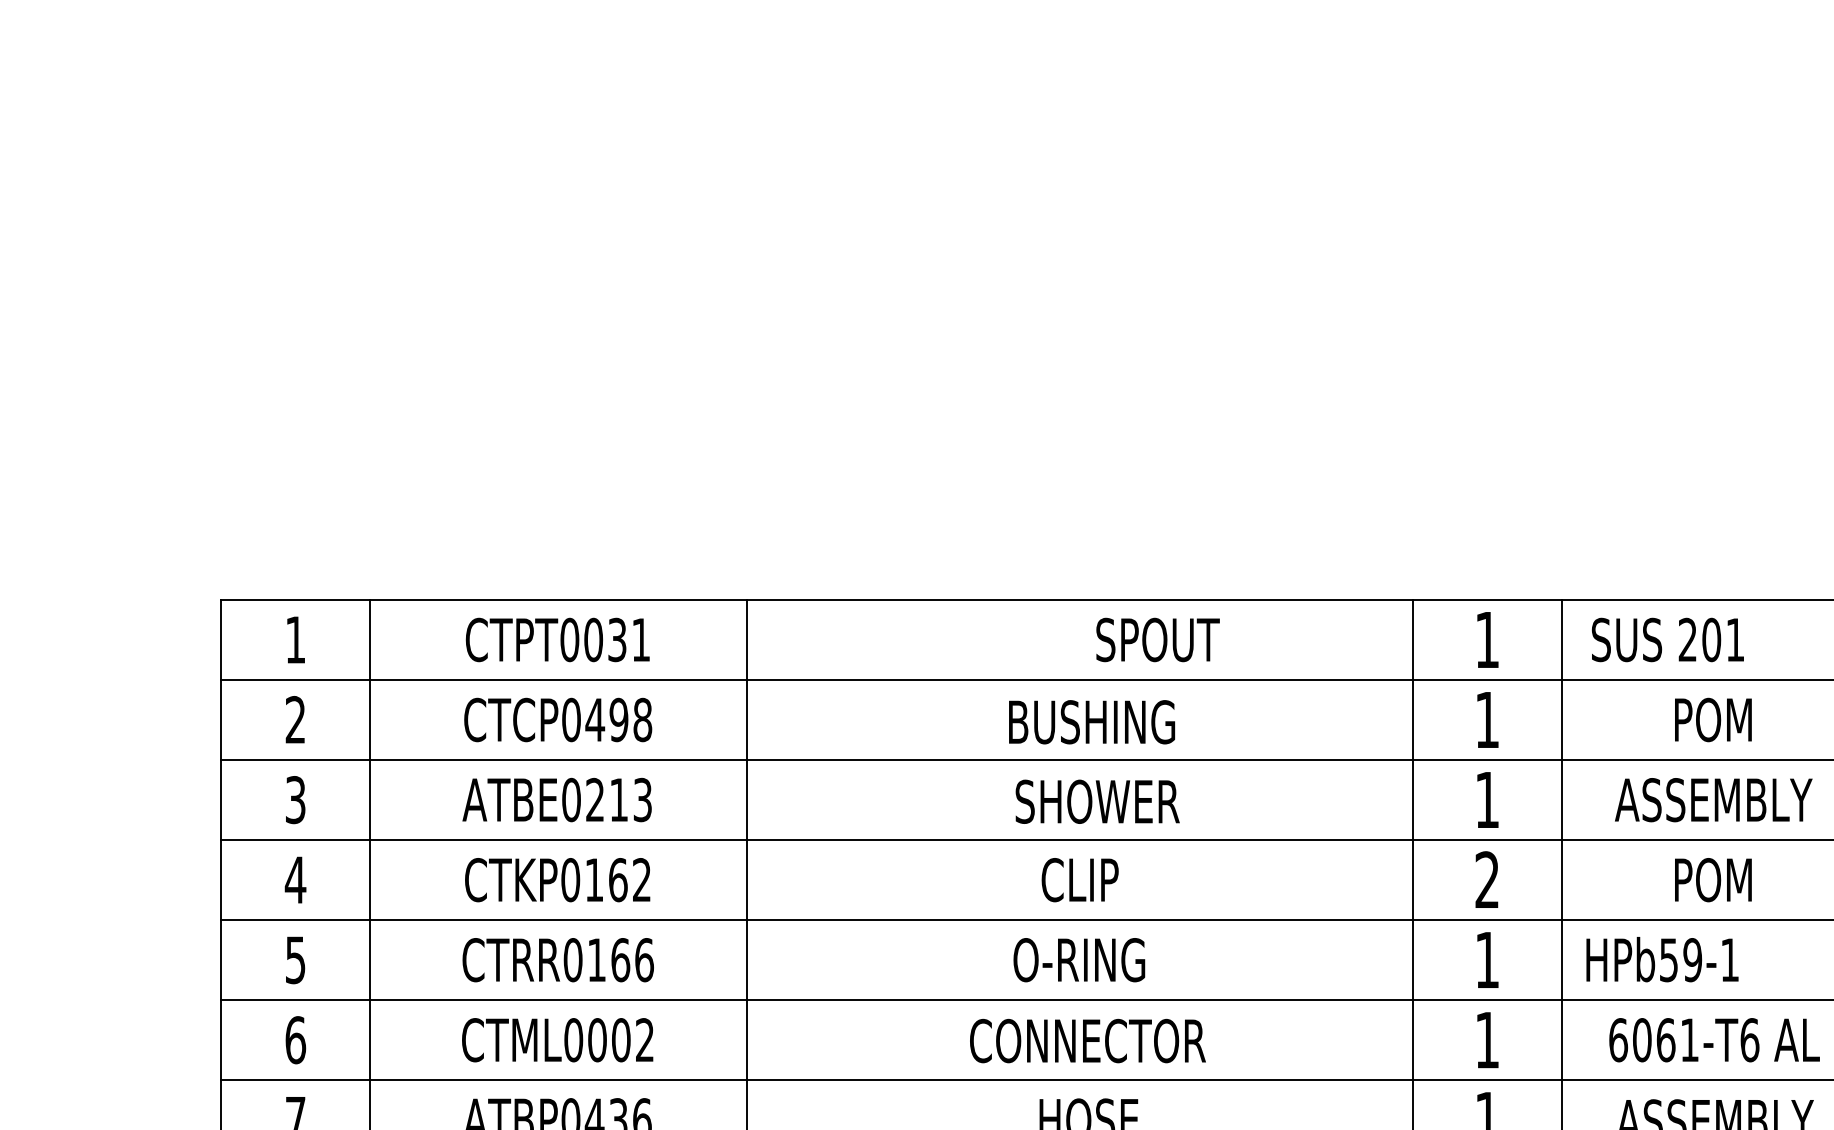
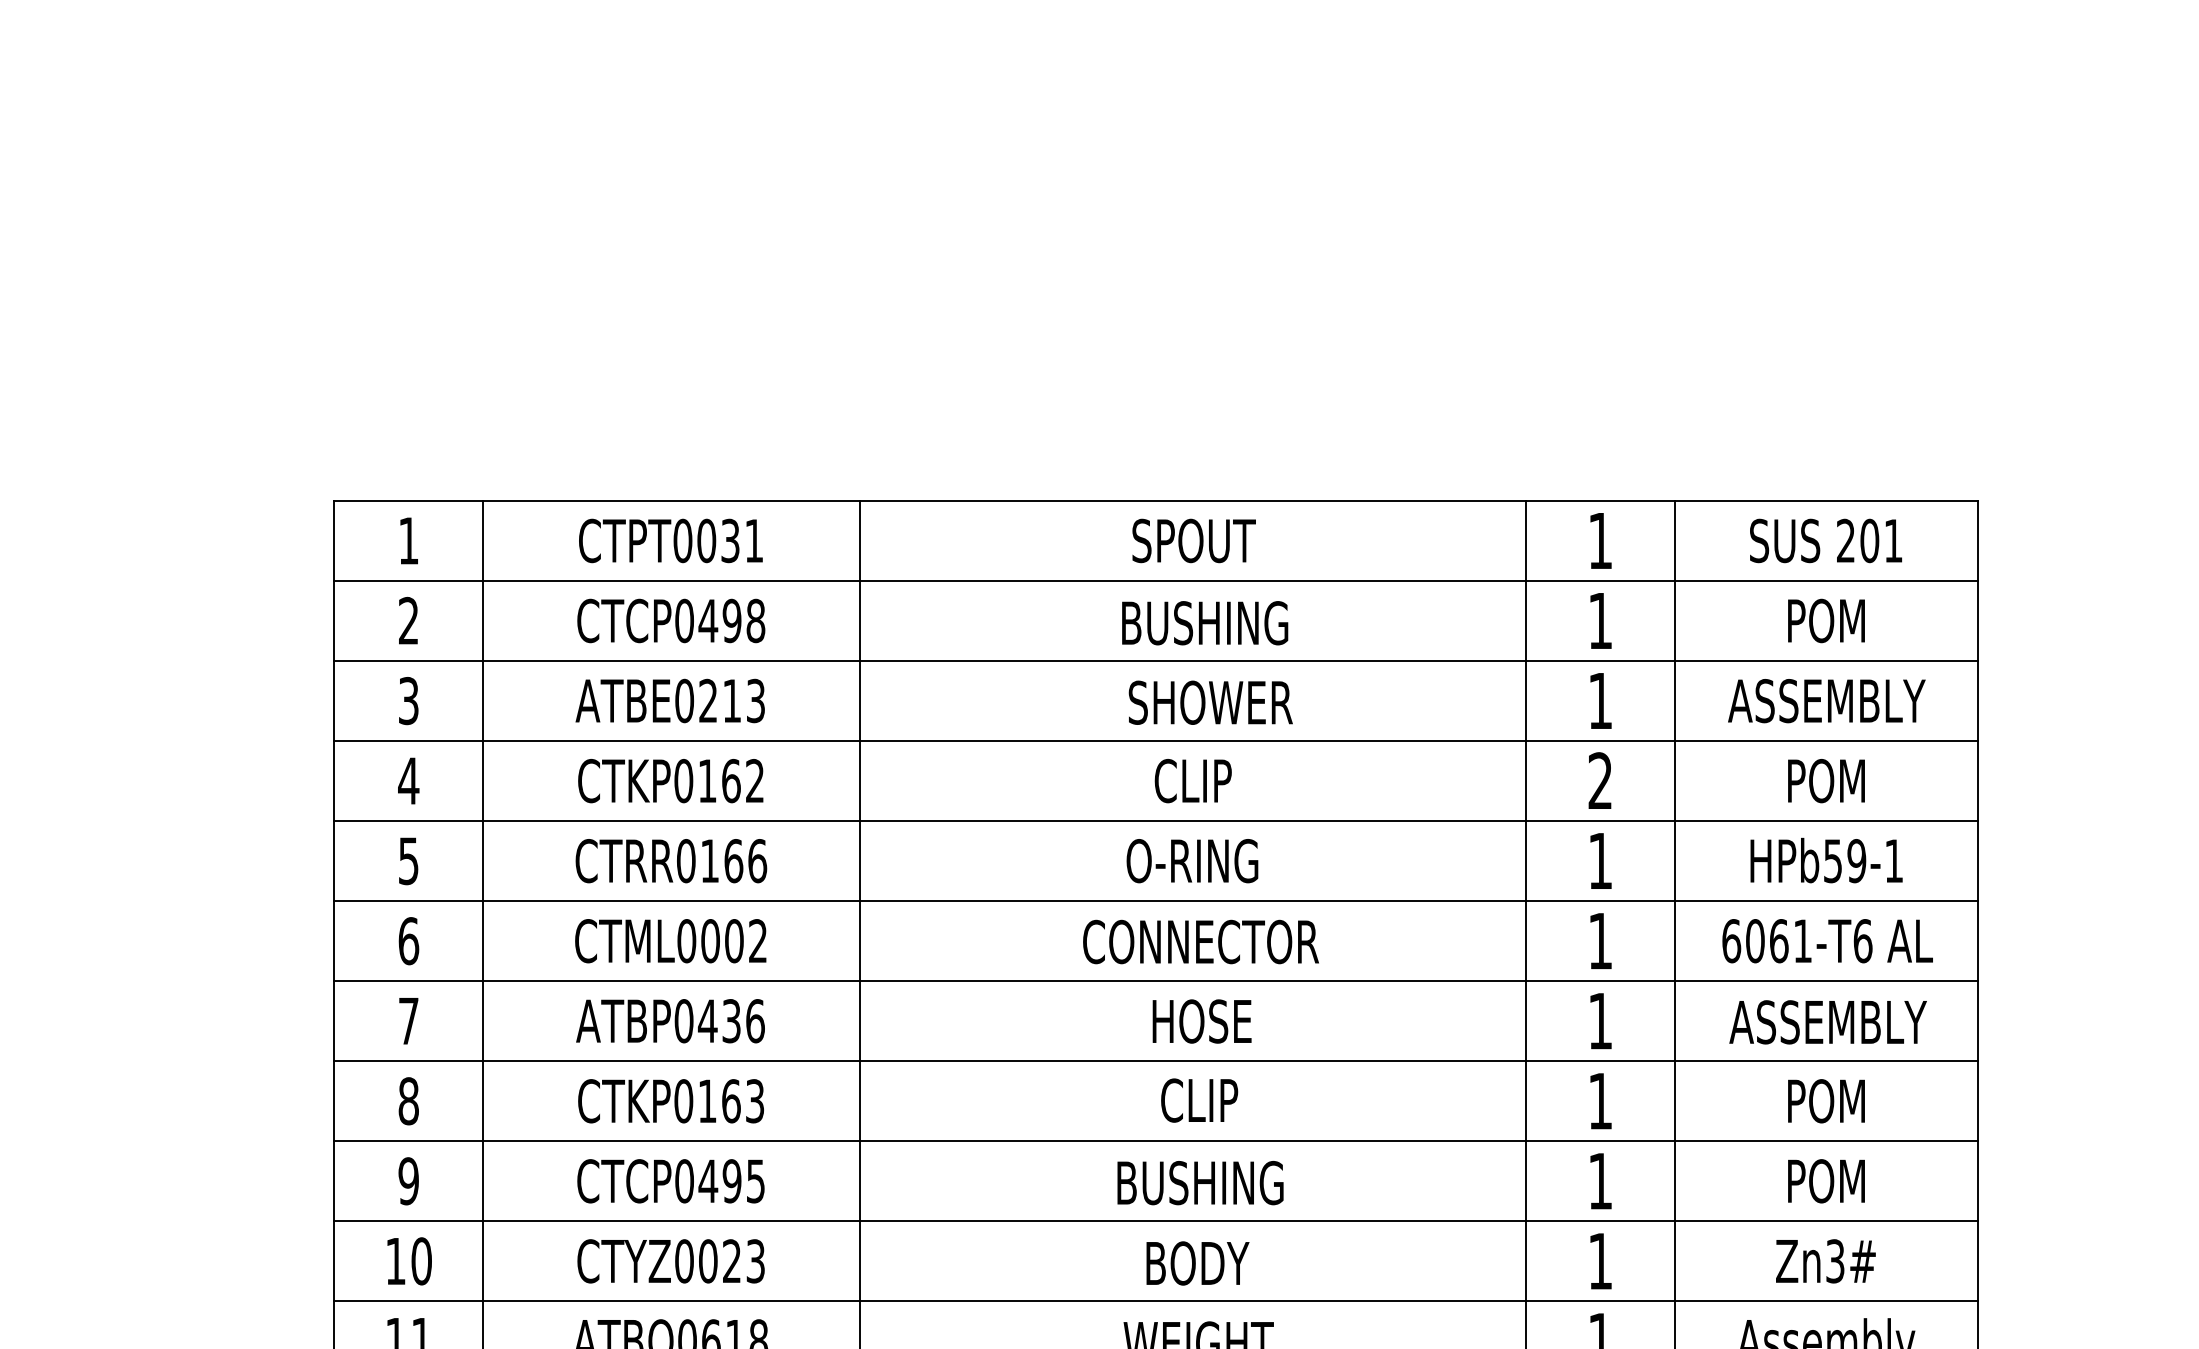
text: (1157, 639) -> (1193, 540), moved
text: (1667, 639) -> (1825, 540), moved
text: (1662, 959) -> (1826, 860), moved

